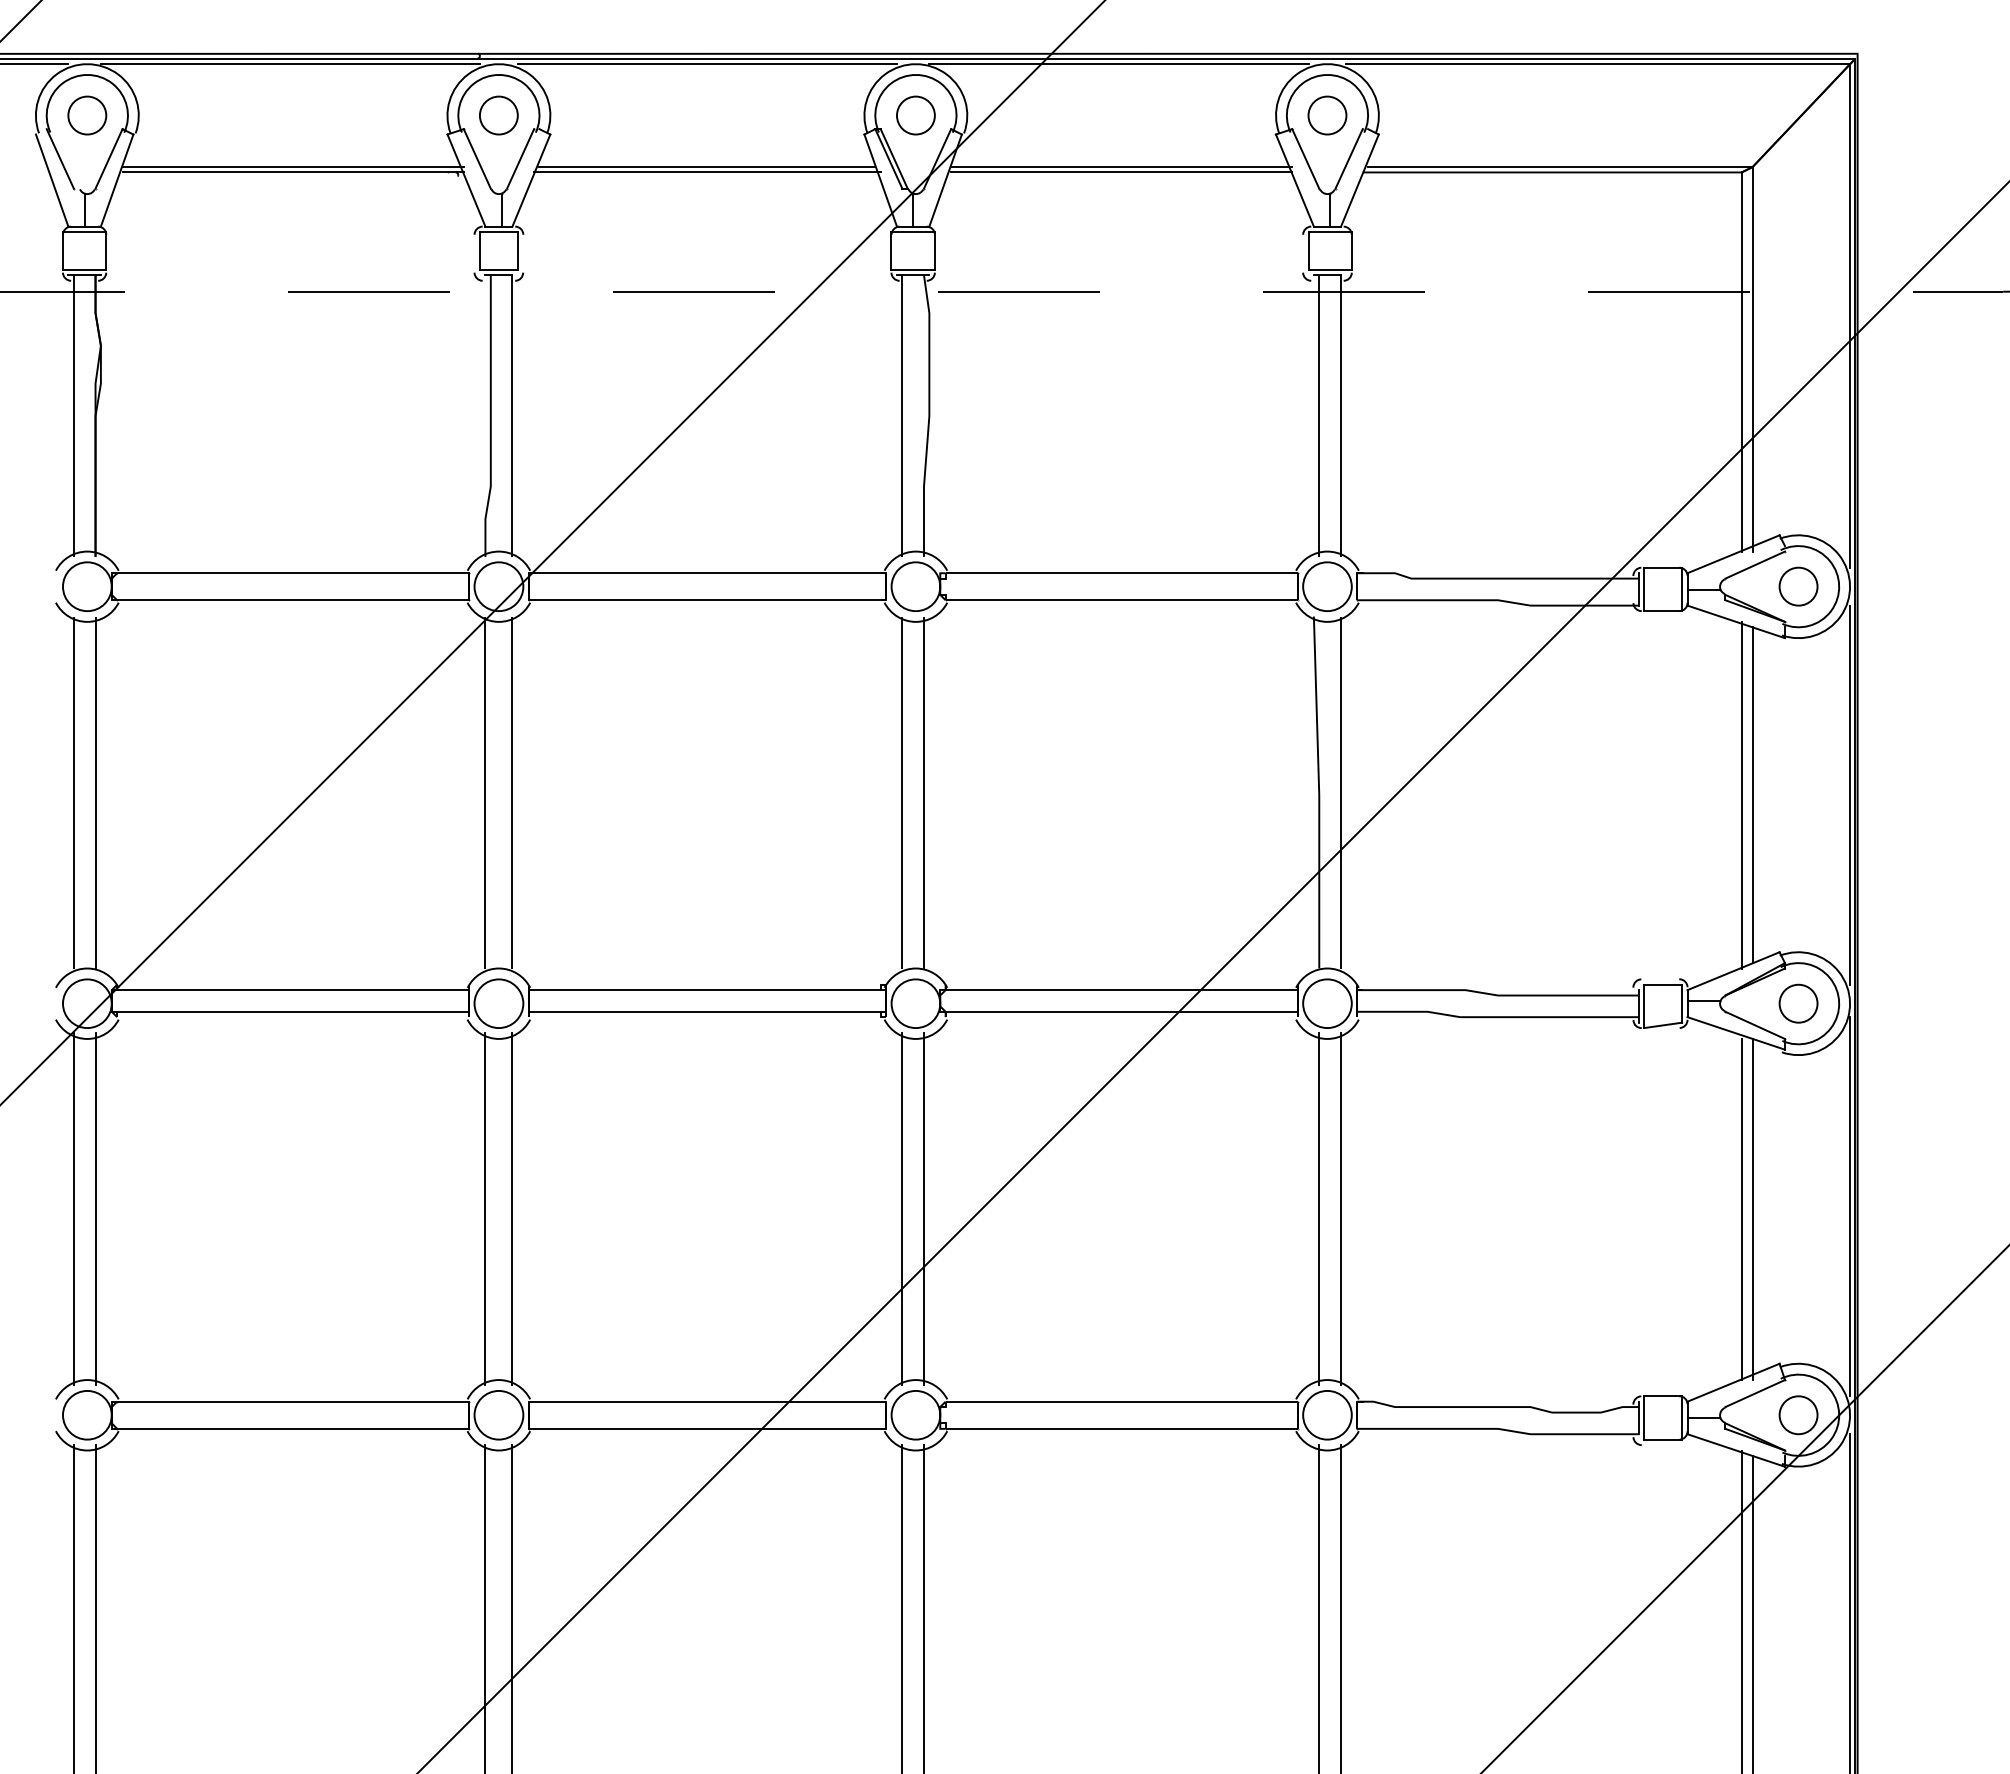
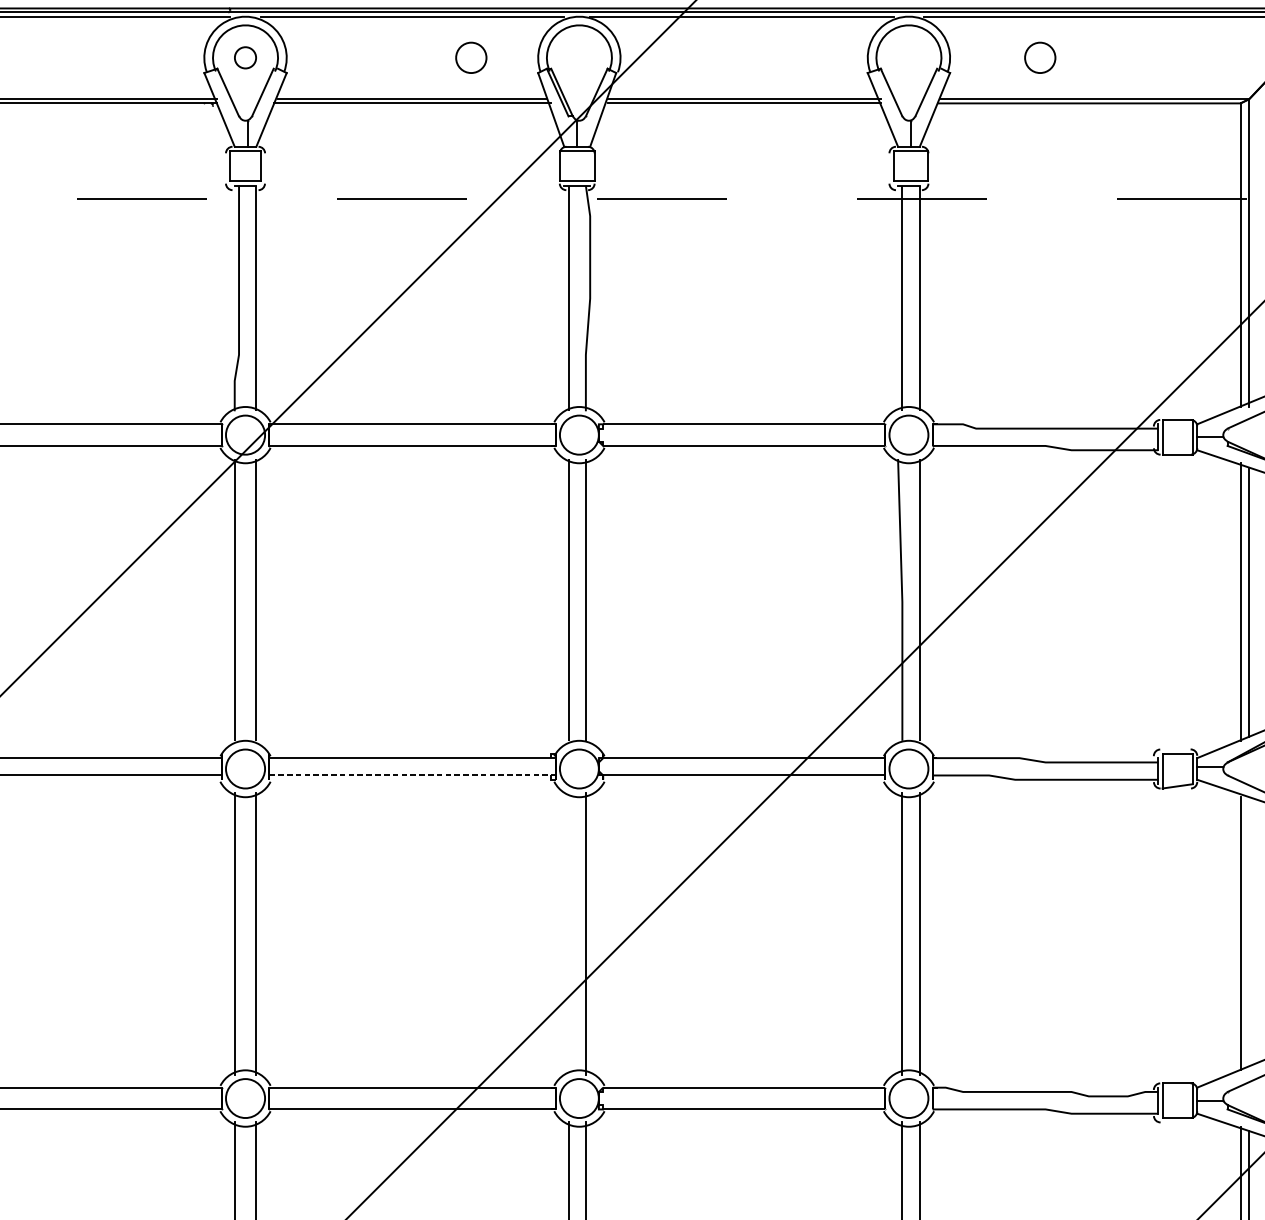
part: (498, 115) -> (245, 57), size x0.7
part: (915, 115) -> (470, 57), moved
part: (1327, 115) -> (1040, 57), moved
line: (707, 1011) -> (412, 775), solid -> dashed
line: (902, 1209) -> (568, 933), removed
line: (1752, 1209) -> (1249, 933), removed

